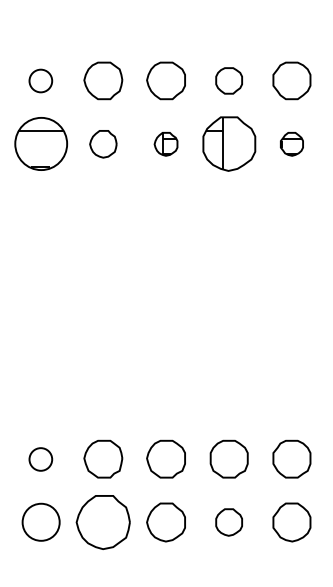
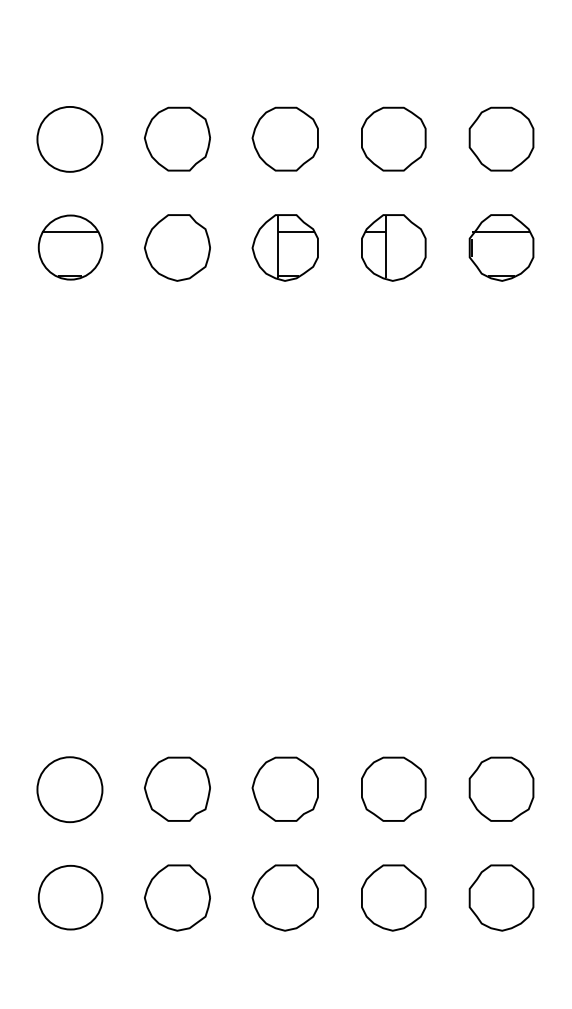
part: (40, 80) -> (69, 138), size x1.67
part: (228, 80) -> (392, 138), size x1.43
part: (40, 143) -> (69, 246), size x0.71
part: (103, 144) -> (177, 248), size x1.43
part: (165, 144) -> (284, 248), size x1.67
part: (228, 144) -> (392, 248), size x0.71
part: (291, 144) -> (500, 248), size x1.67
part: (40, 459) -> (69, 789), size x1.67
part: (103, 522) -> (177, 898), size x0.71
part: (228, 522) -> (392, 898), size x1.43

